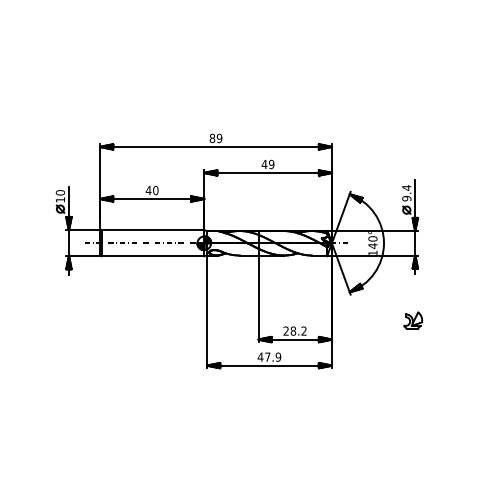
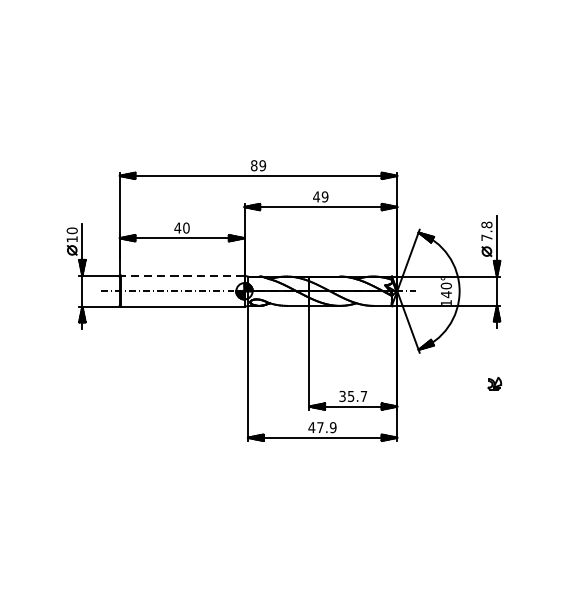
text: (406, 193) -> (486, 231), 9.4 -> 7.8
line: (152, 230) -> (182, 275), solid -> dashed
part: (413, 320) -> (494, 383), size x0.6
text: (294, 330) -> (352, 395), 28.2 -> 35.7

